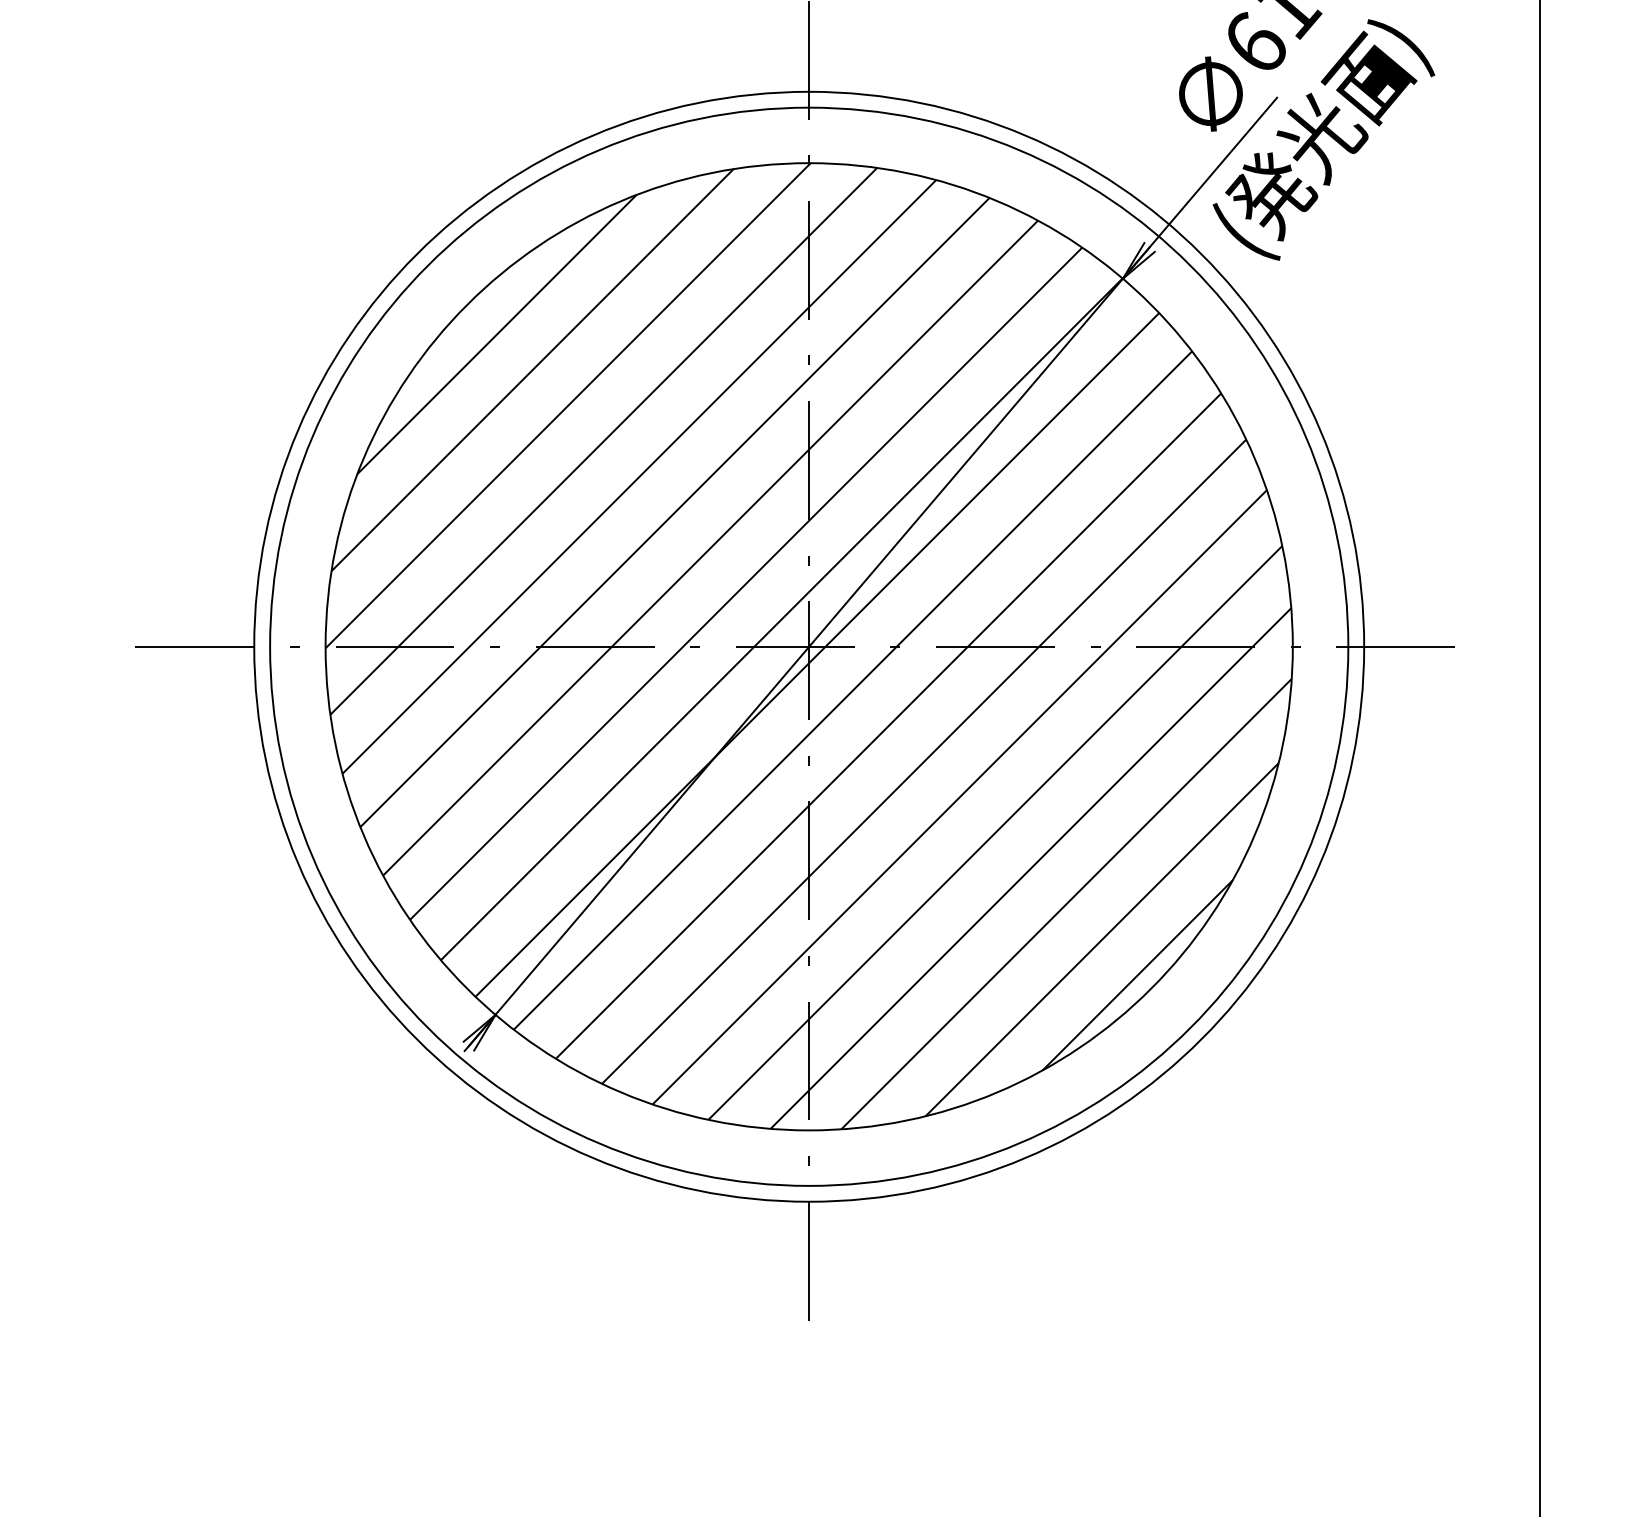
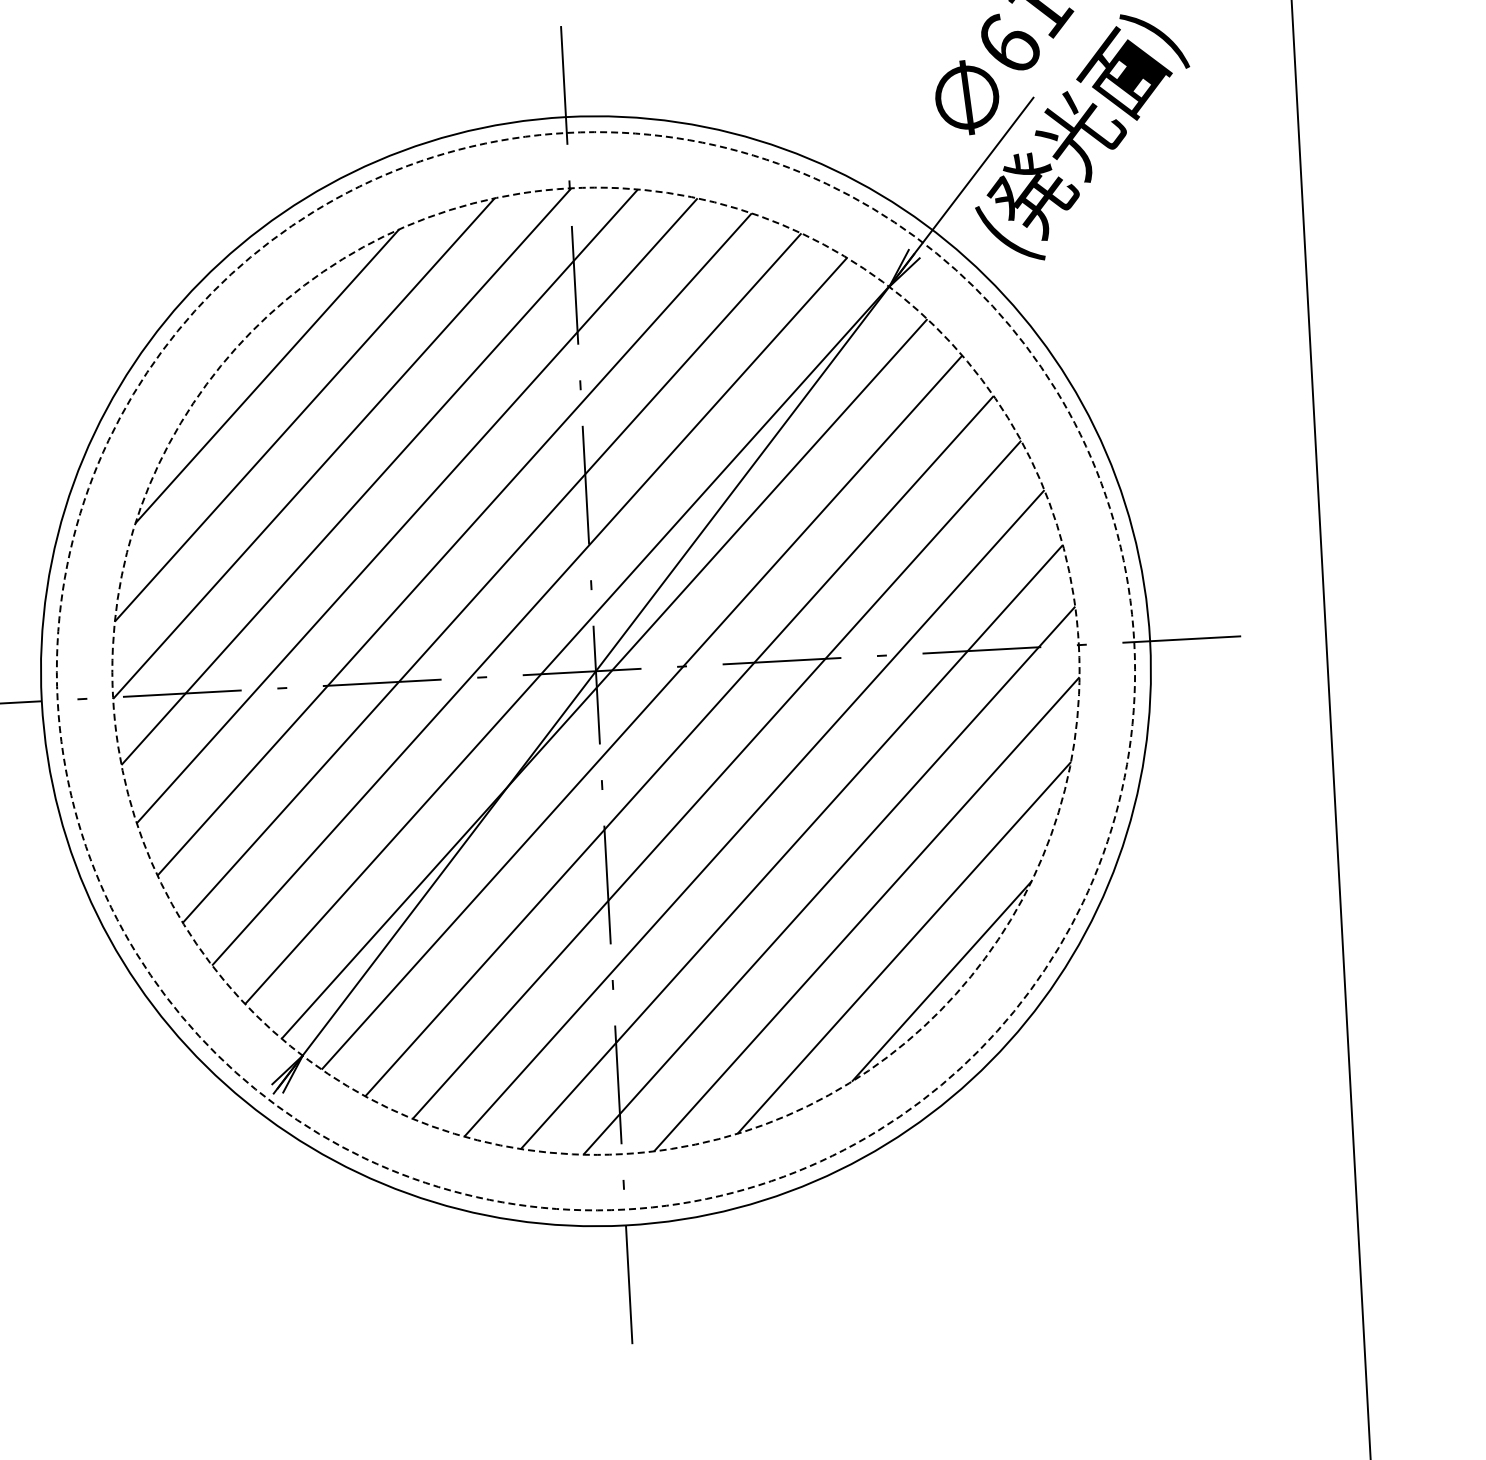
circle: (808, 646) -> (595, 671), solid -> dashed
circle: (809, 646) -> (596, 670), solid -> dashed

